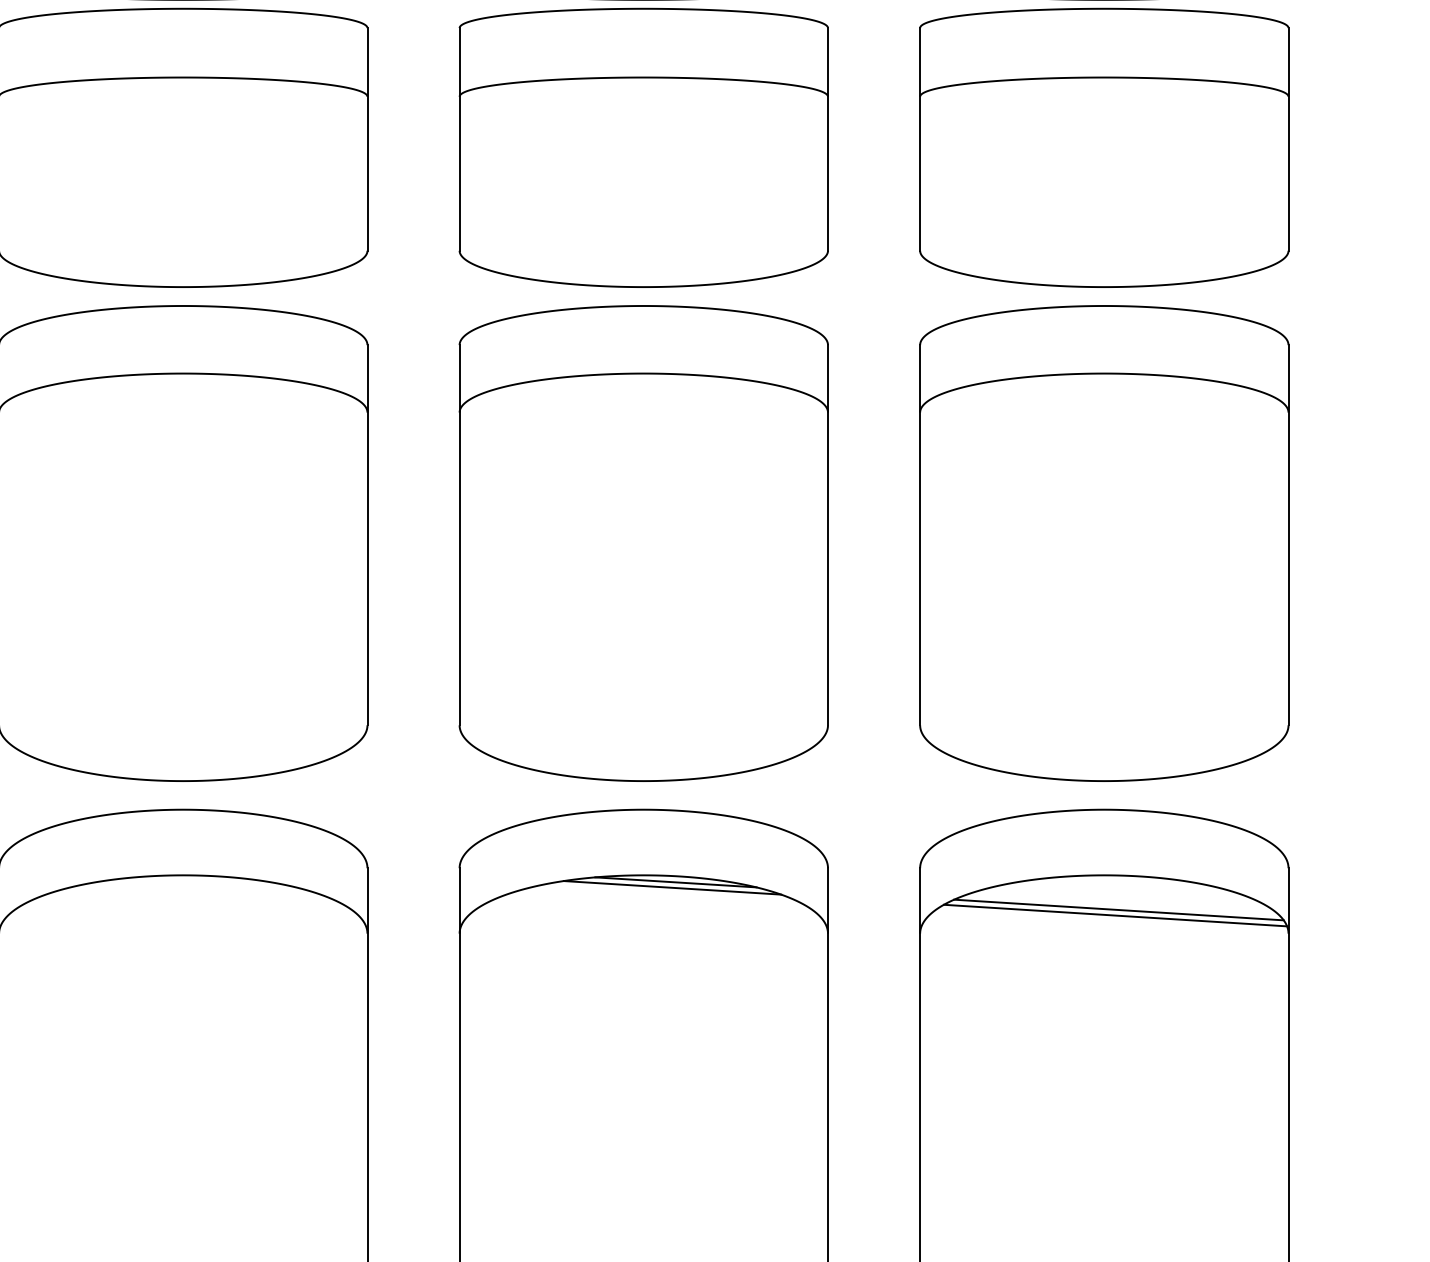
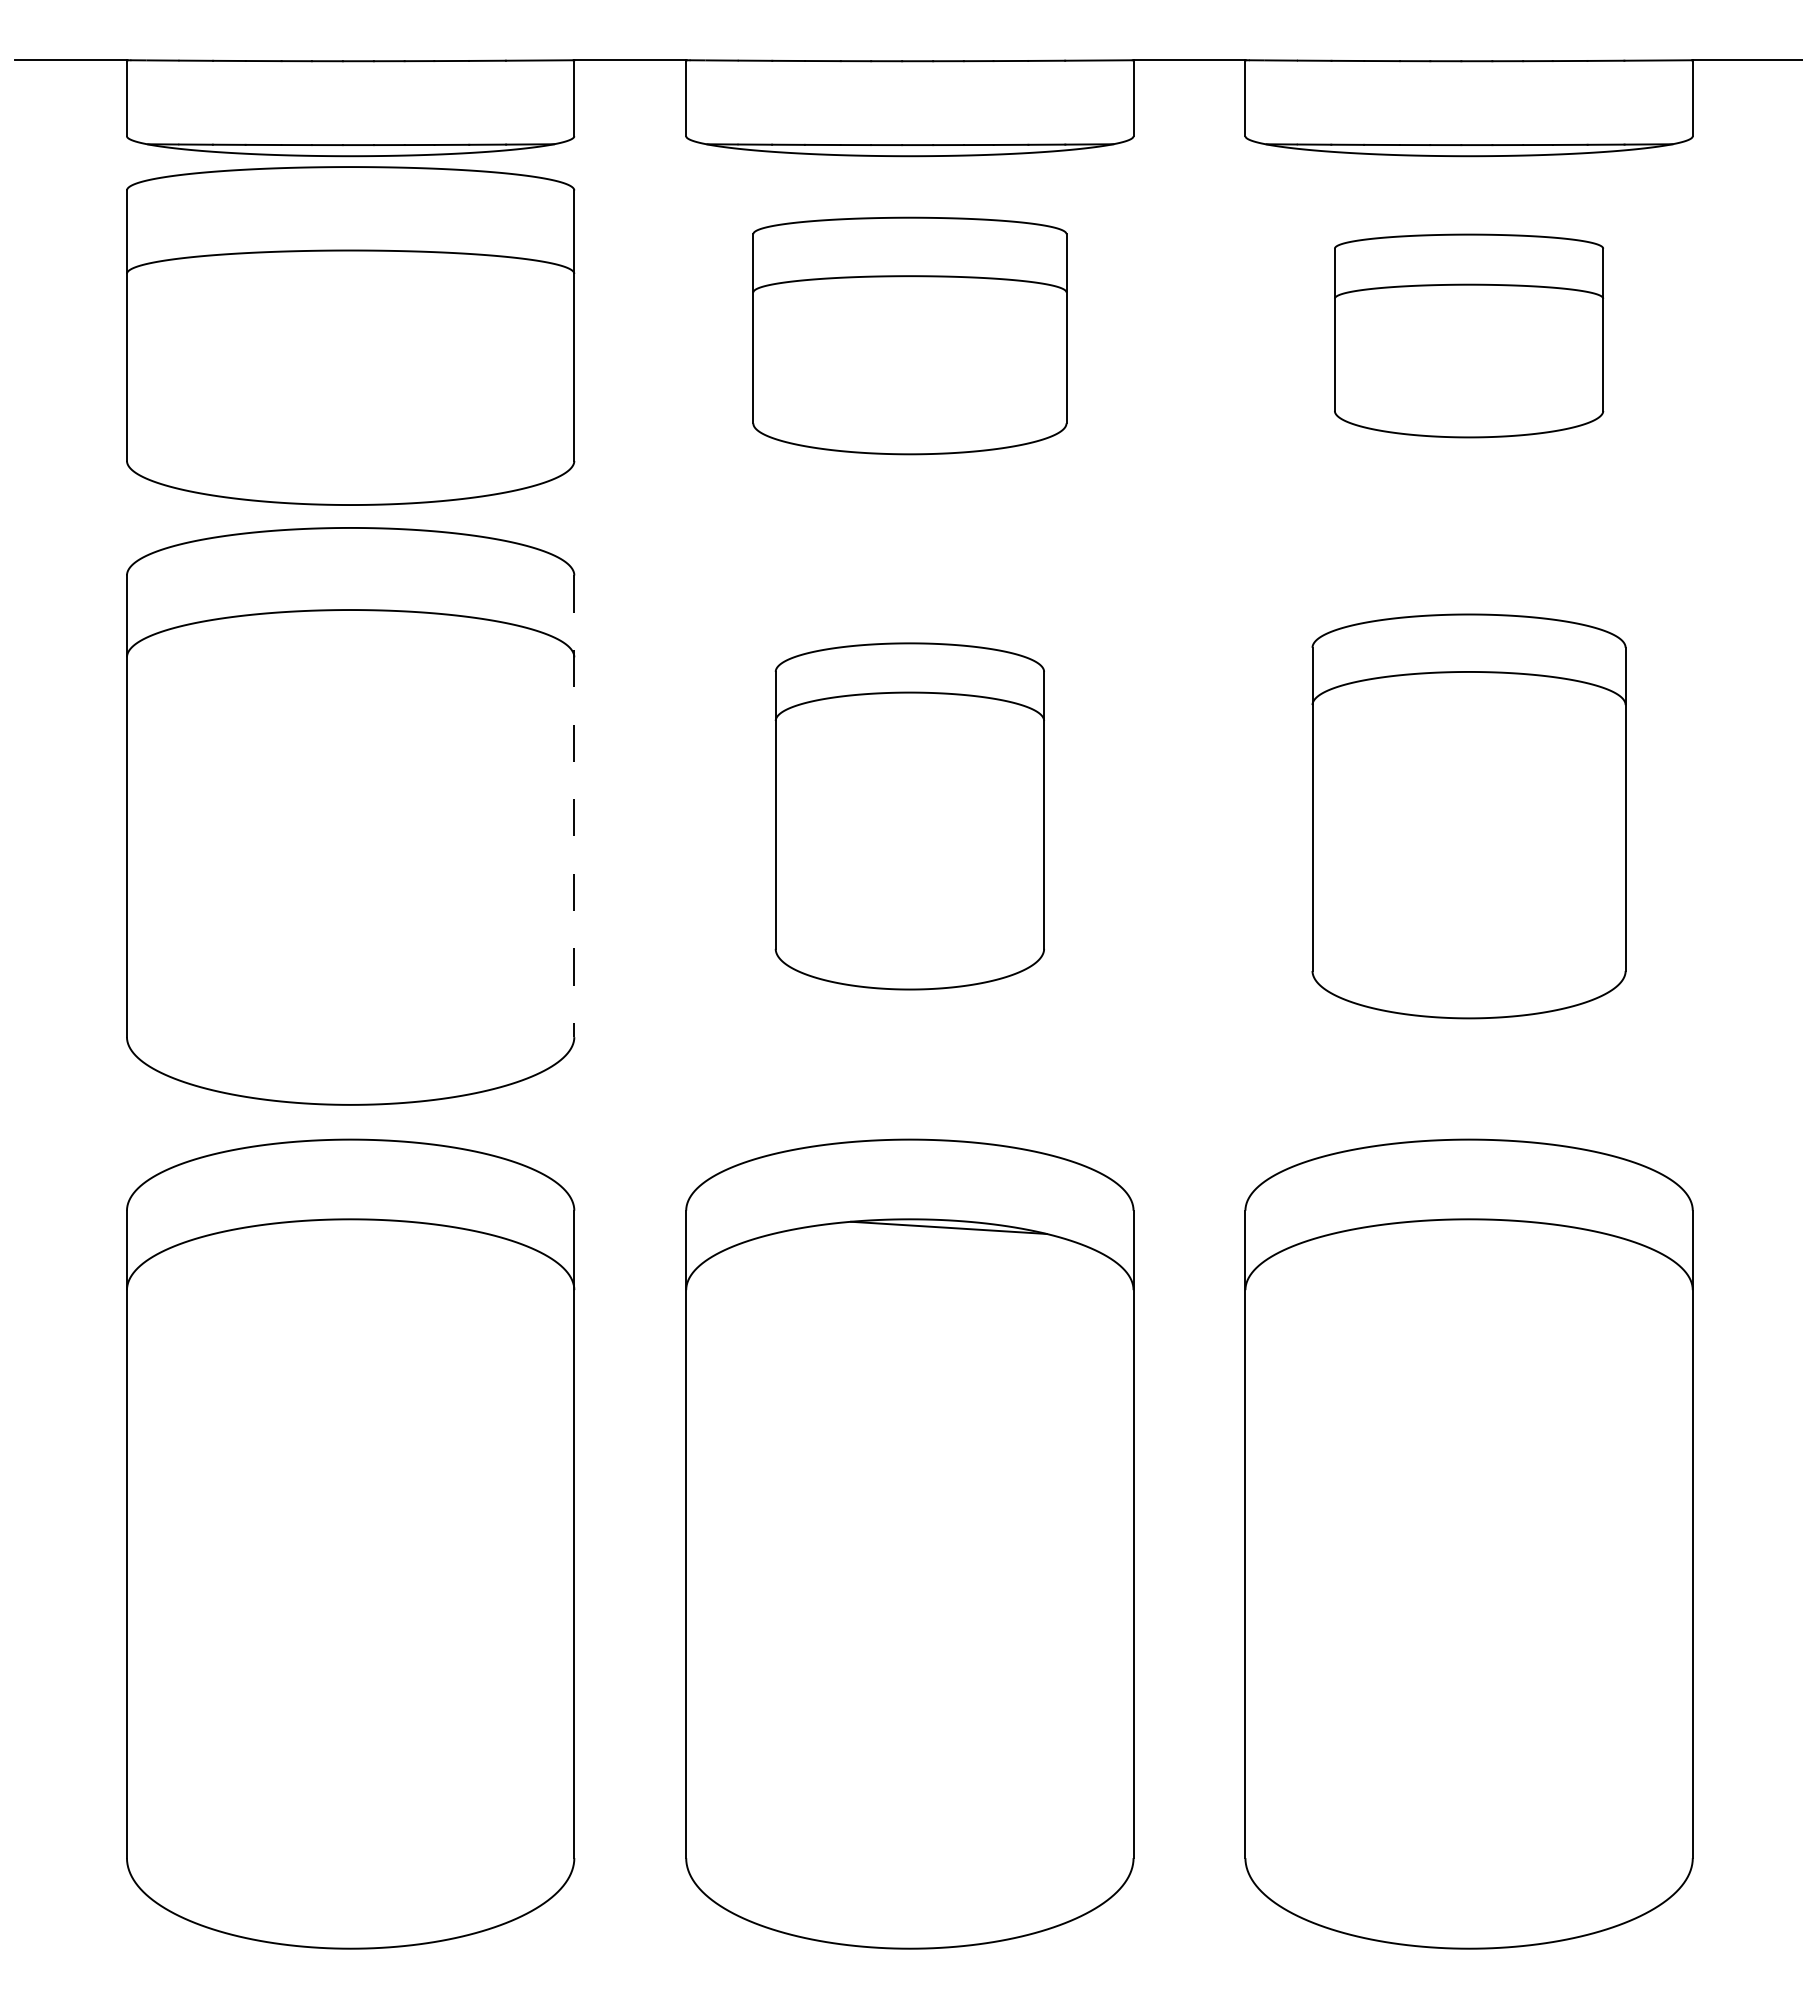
part: (643, 147) -> (909, 335), size x0.7
part: (1103, 147) -> (1468, 335), size x0.6
line: (367, 535) -> (574, 806), solid -> dashed
part: (643, 543) -> (909, 816), size x0.6
part: (1103, 543) -> (1468, 816), size x0.7
line: (672, 887) -> (944, 1234), removed
line: (1118, 909) -> (1486, 1260), removed
line: (1115, 915) -> (1482, 1268), removed

